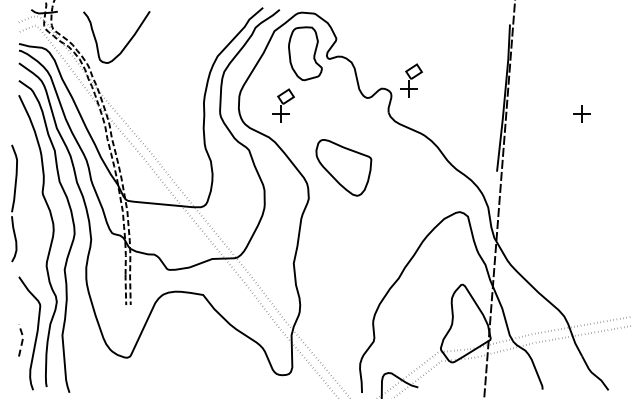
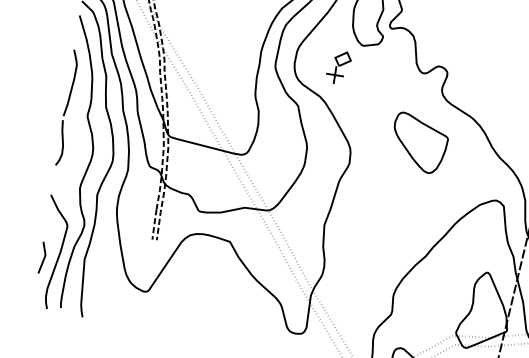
part: (411, 80) -> (469, 63), removed
part: (343, 167) -> (419, 143), moved
part: (14, 203) -> (67, 107), moved
line: (22, 338) -> (44, 256), dashed -> solid

